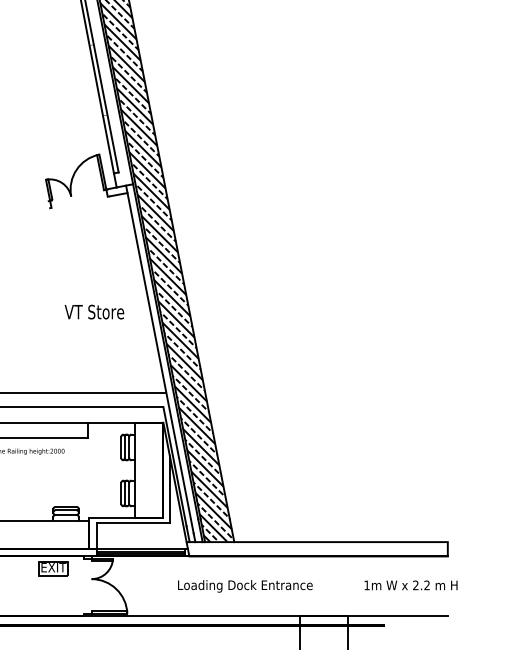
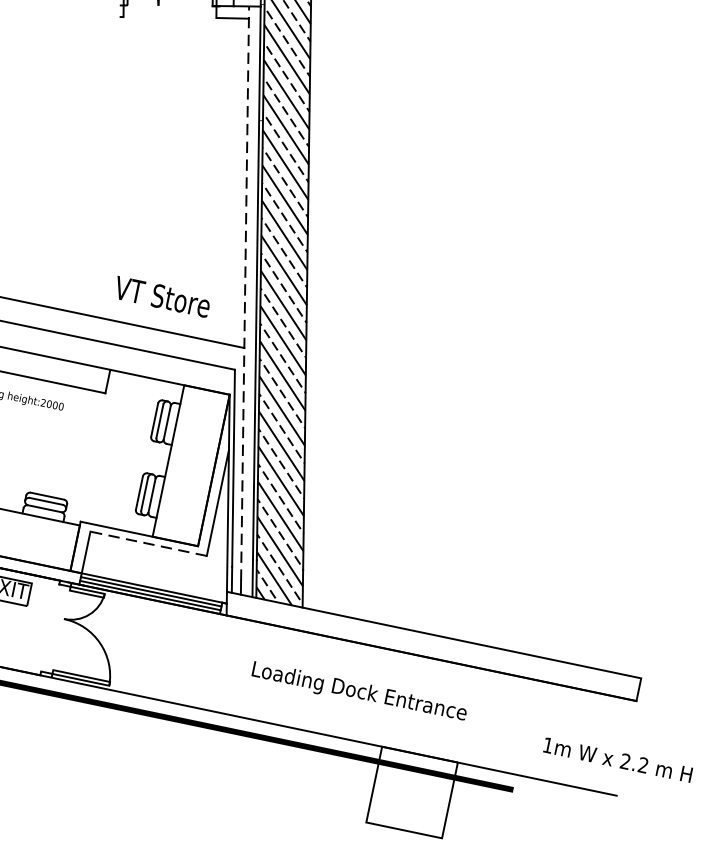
text: (94, 311) -> (162, 296), moved
line: (159, 359) -> (244, 293), solid -> dashed
line: (133, 523) -> (148, 544), solid -> dashed
text: (410, 585) -> (617, 759), moved
text: (245, 586) -> (359, 692), moved

